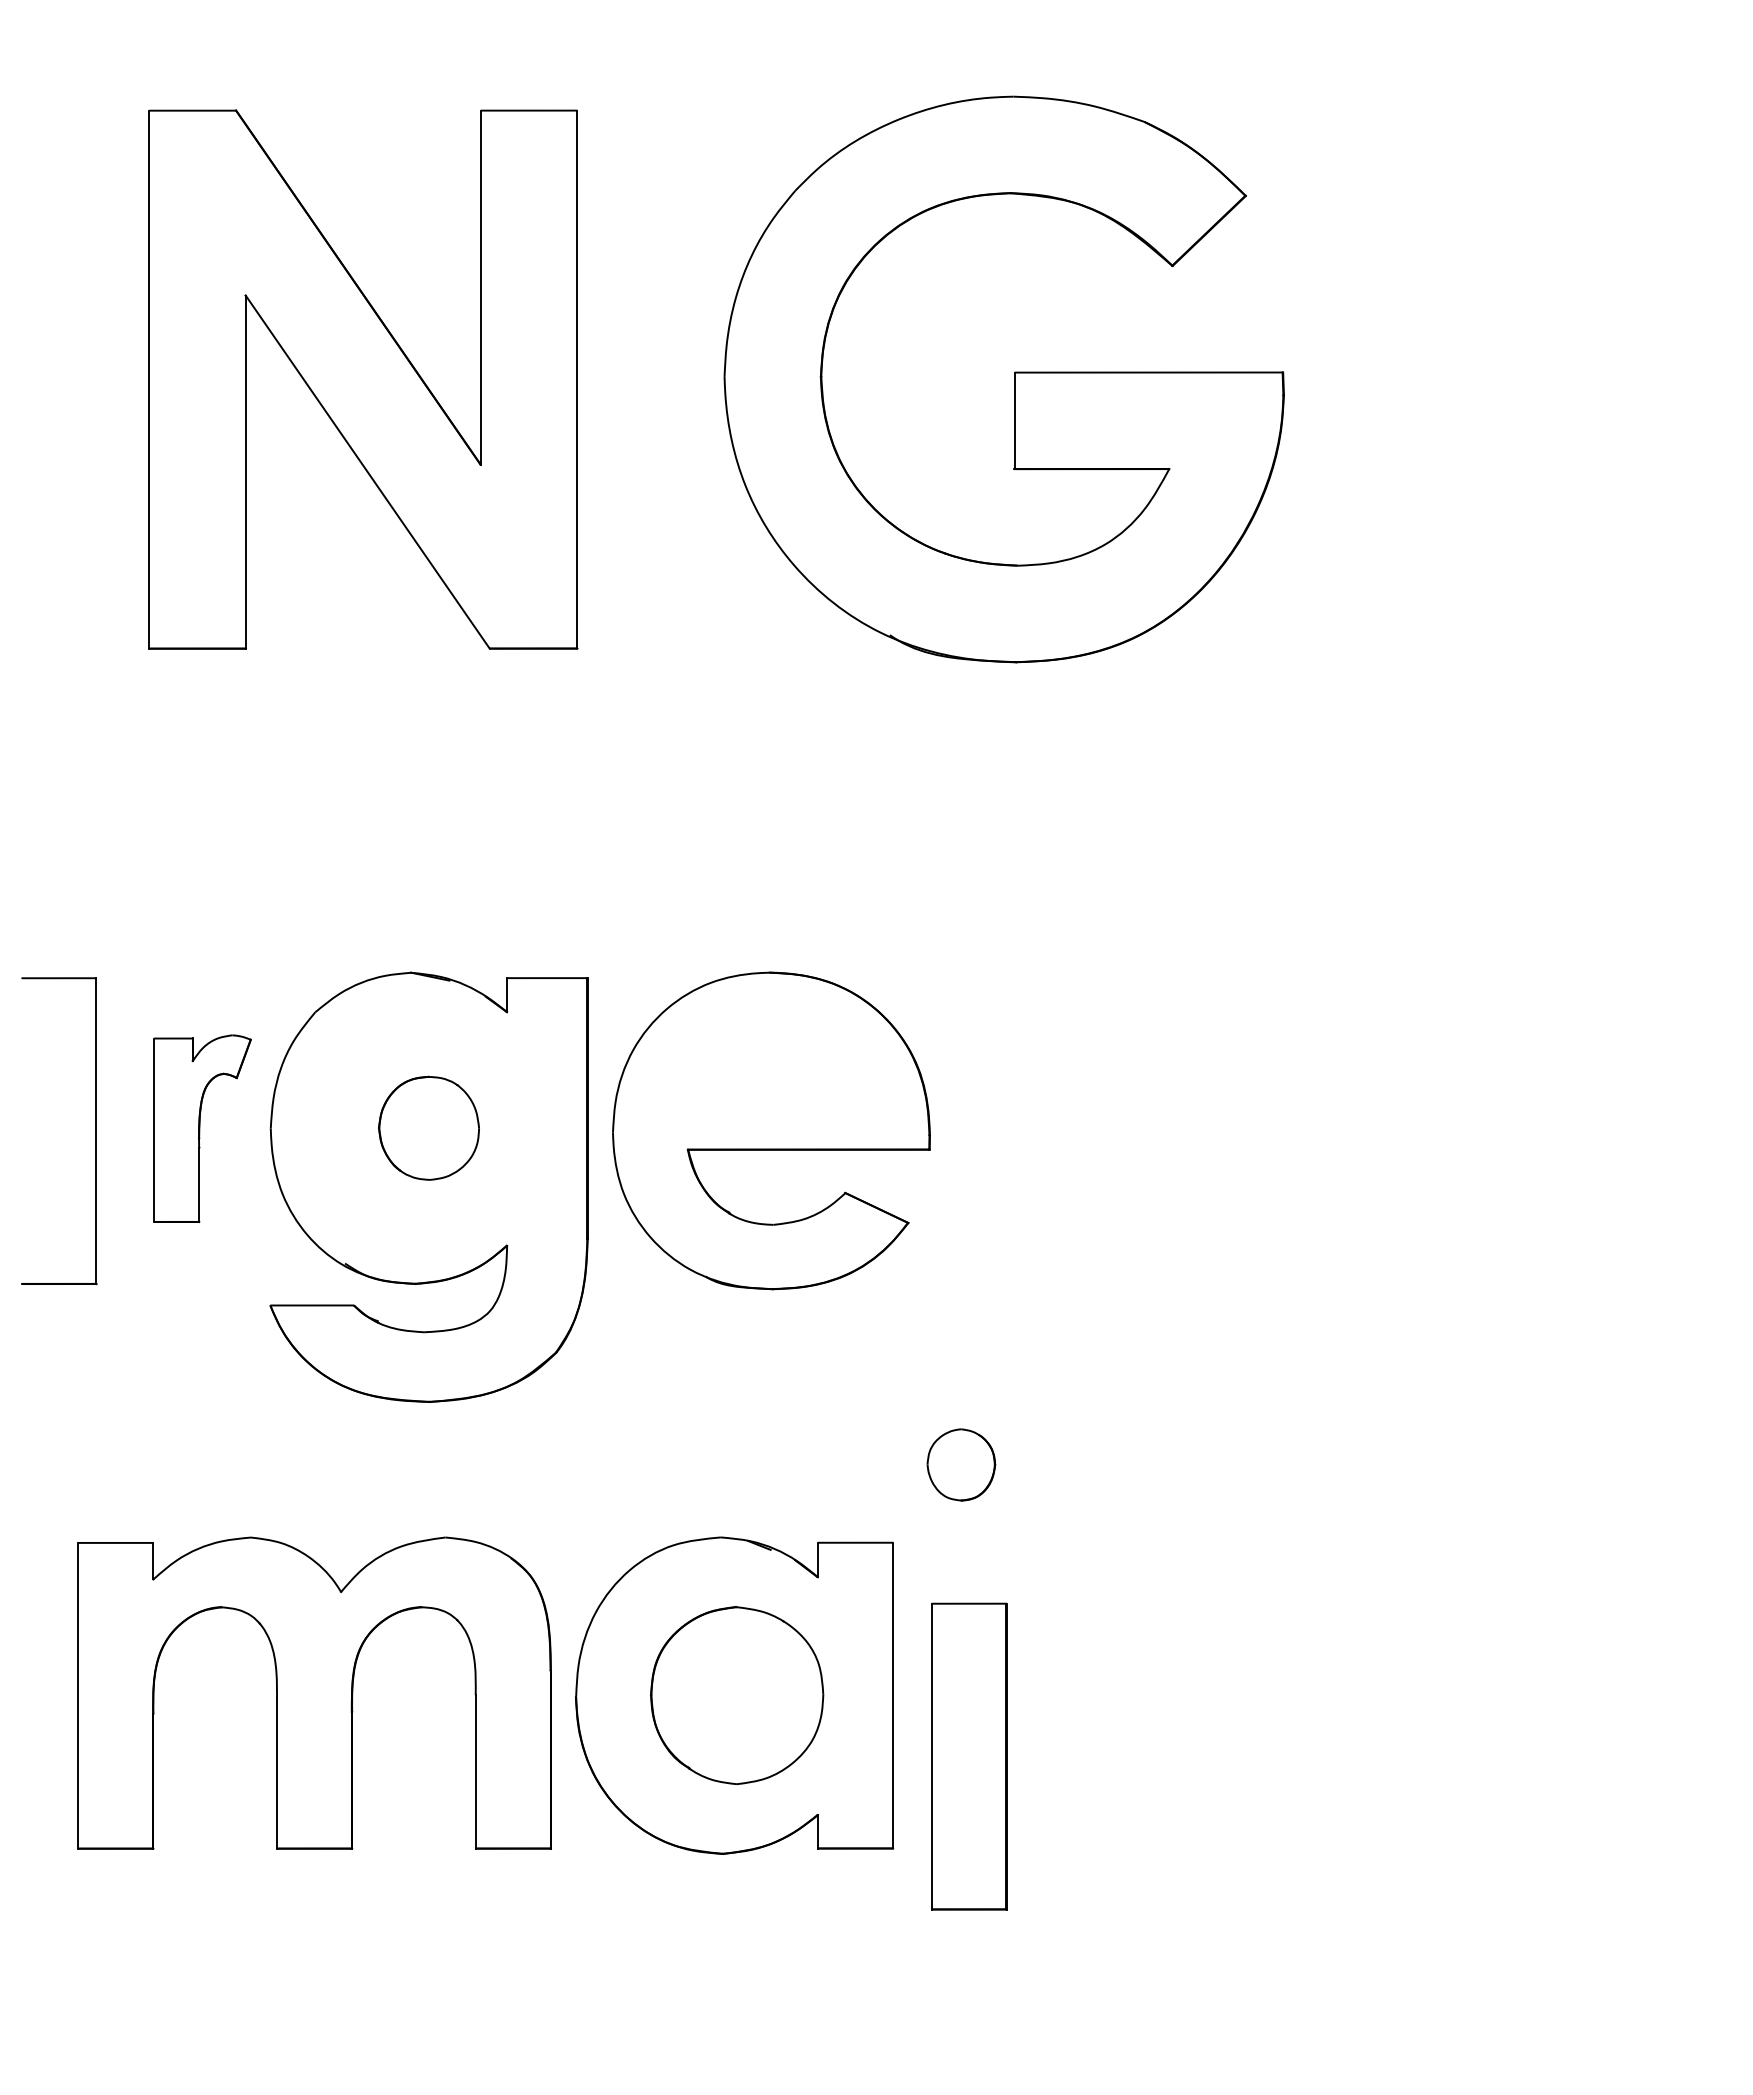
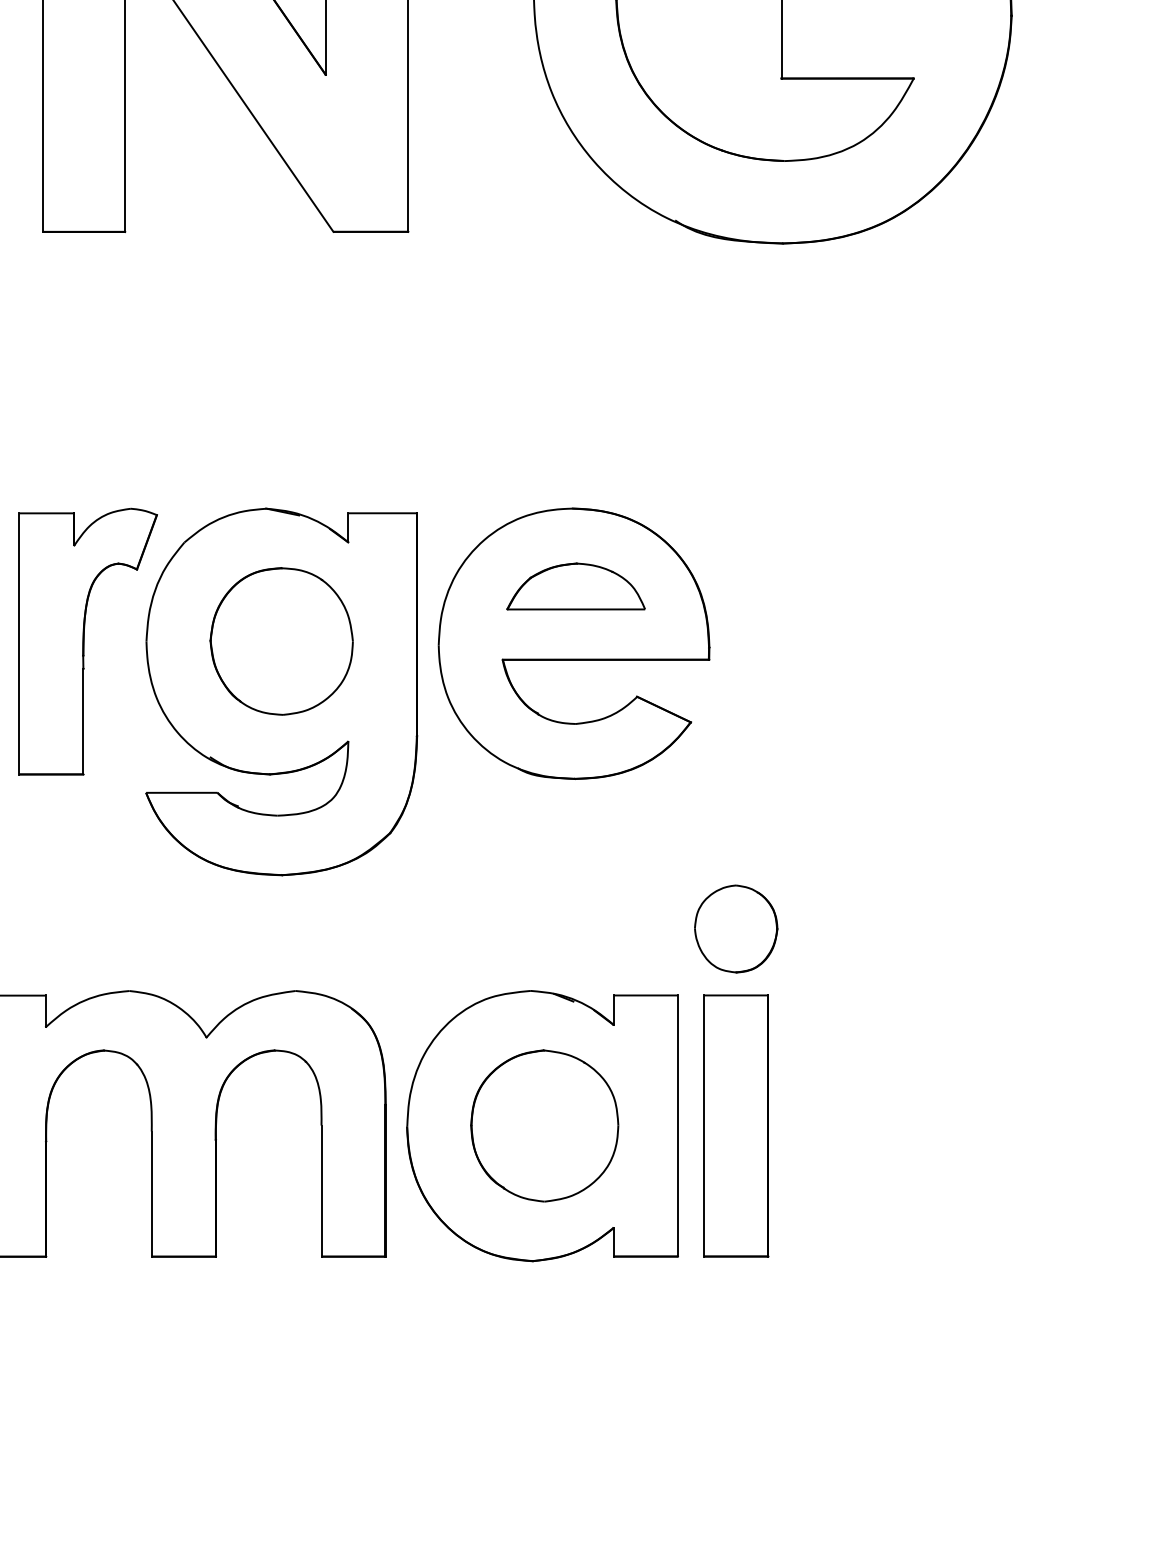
part: (773, 1063) -> (575, 586), added
part: (202, 1128) -> (88, 641), size x1.67
part: (428, 1128) -> (281, 641), size x1.67
part: (961, 1464) -> (736, 928), size x1.43
part: (969, 1756) -> (736, 1125), moved

